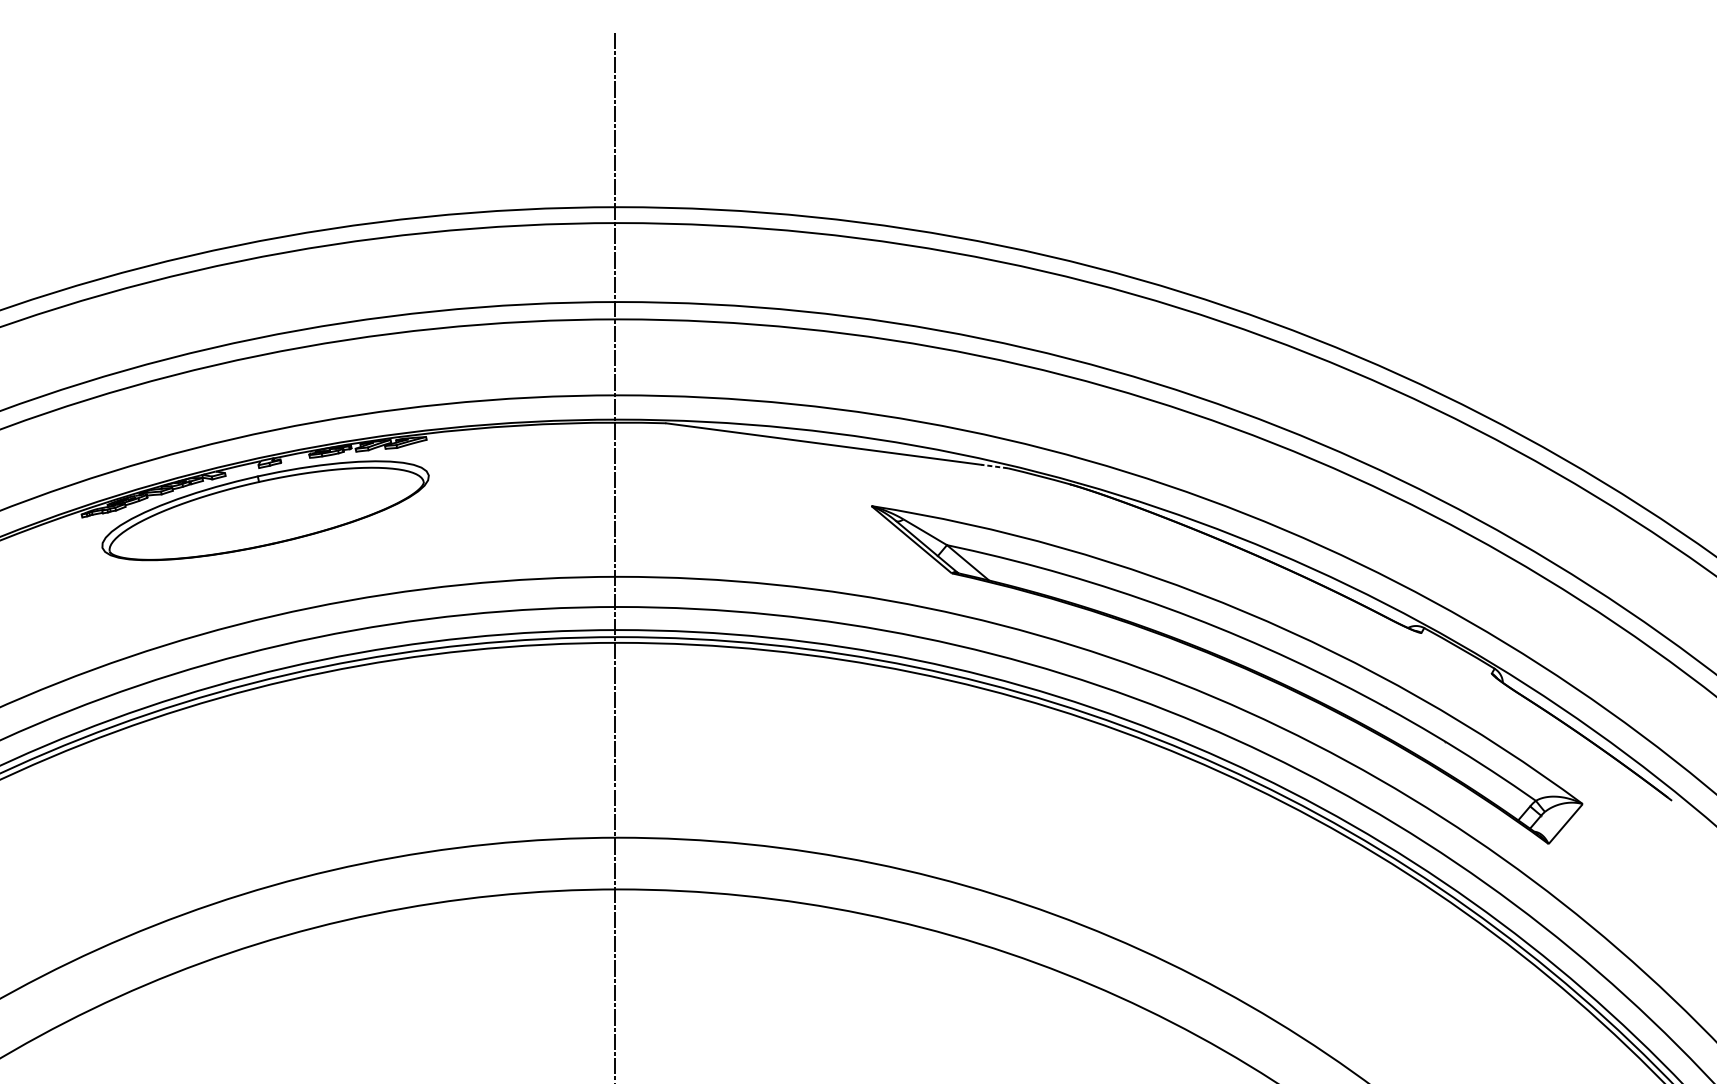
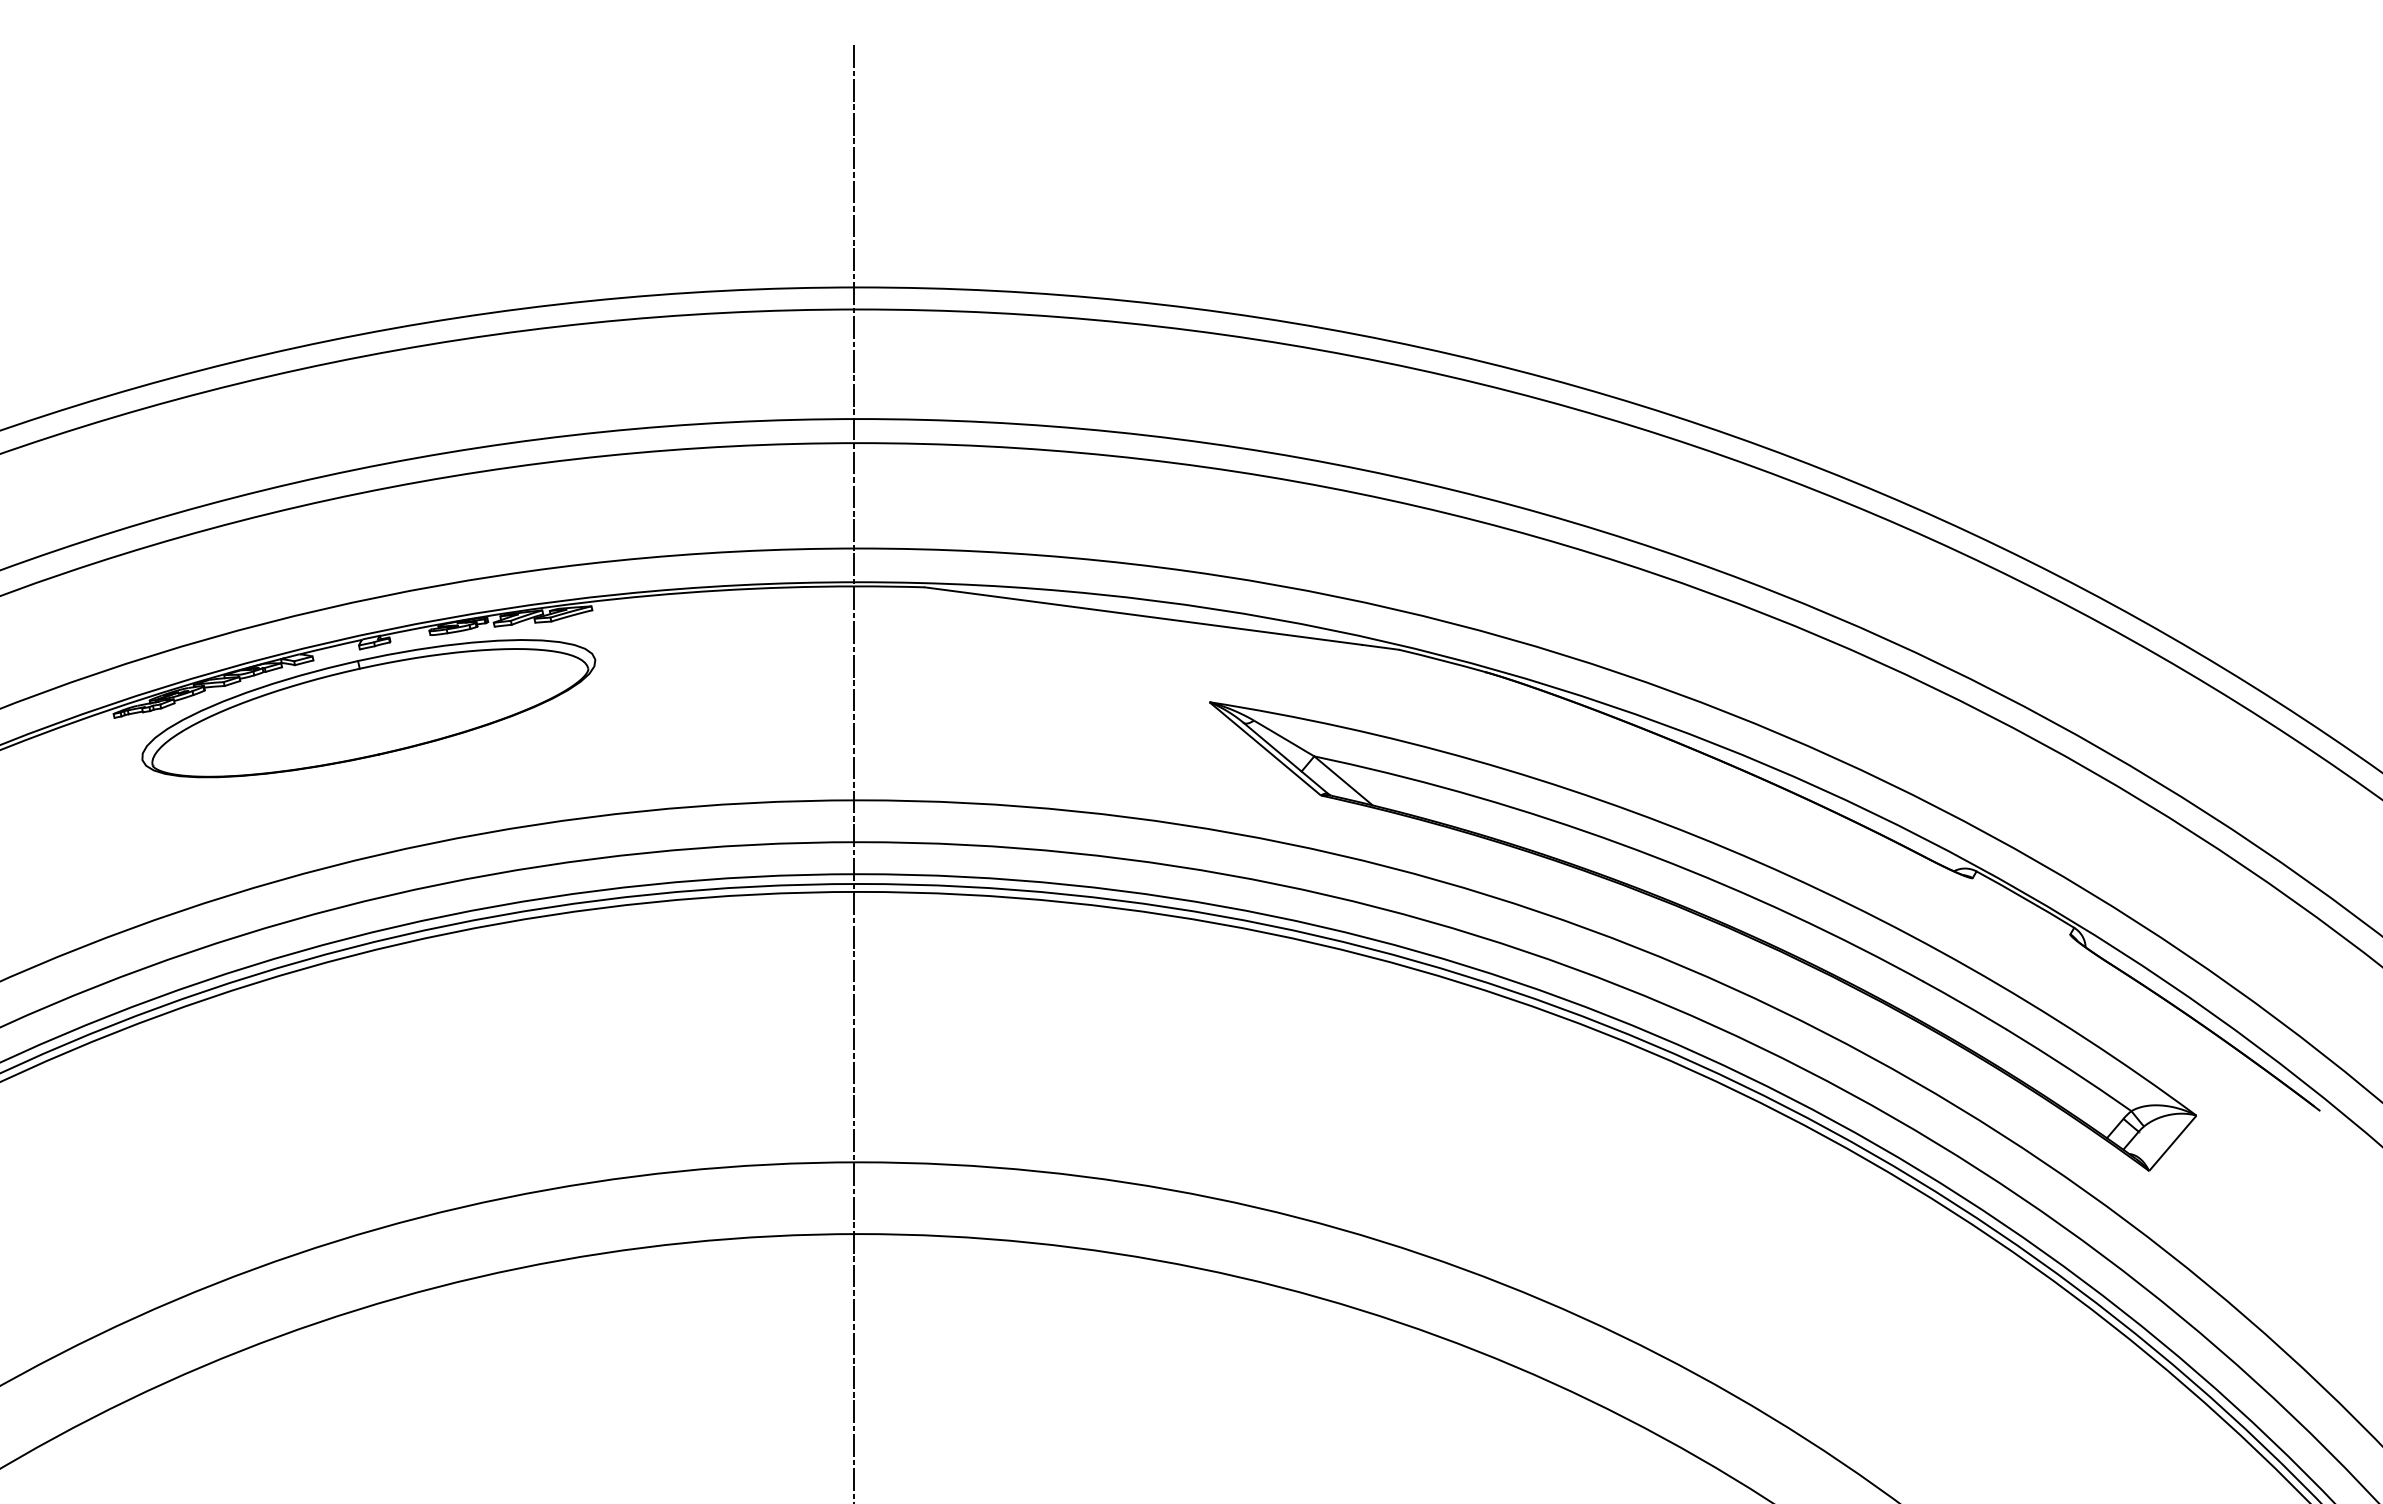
line: (994, 466) -> (1380, 647), dashed -> solid

